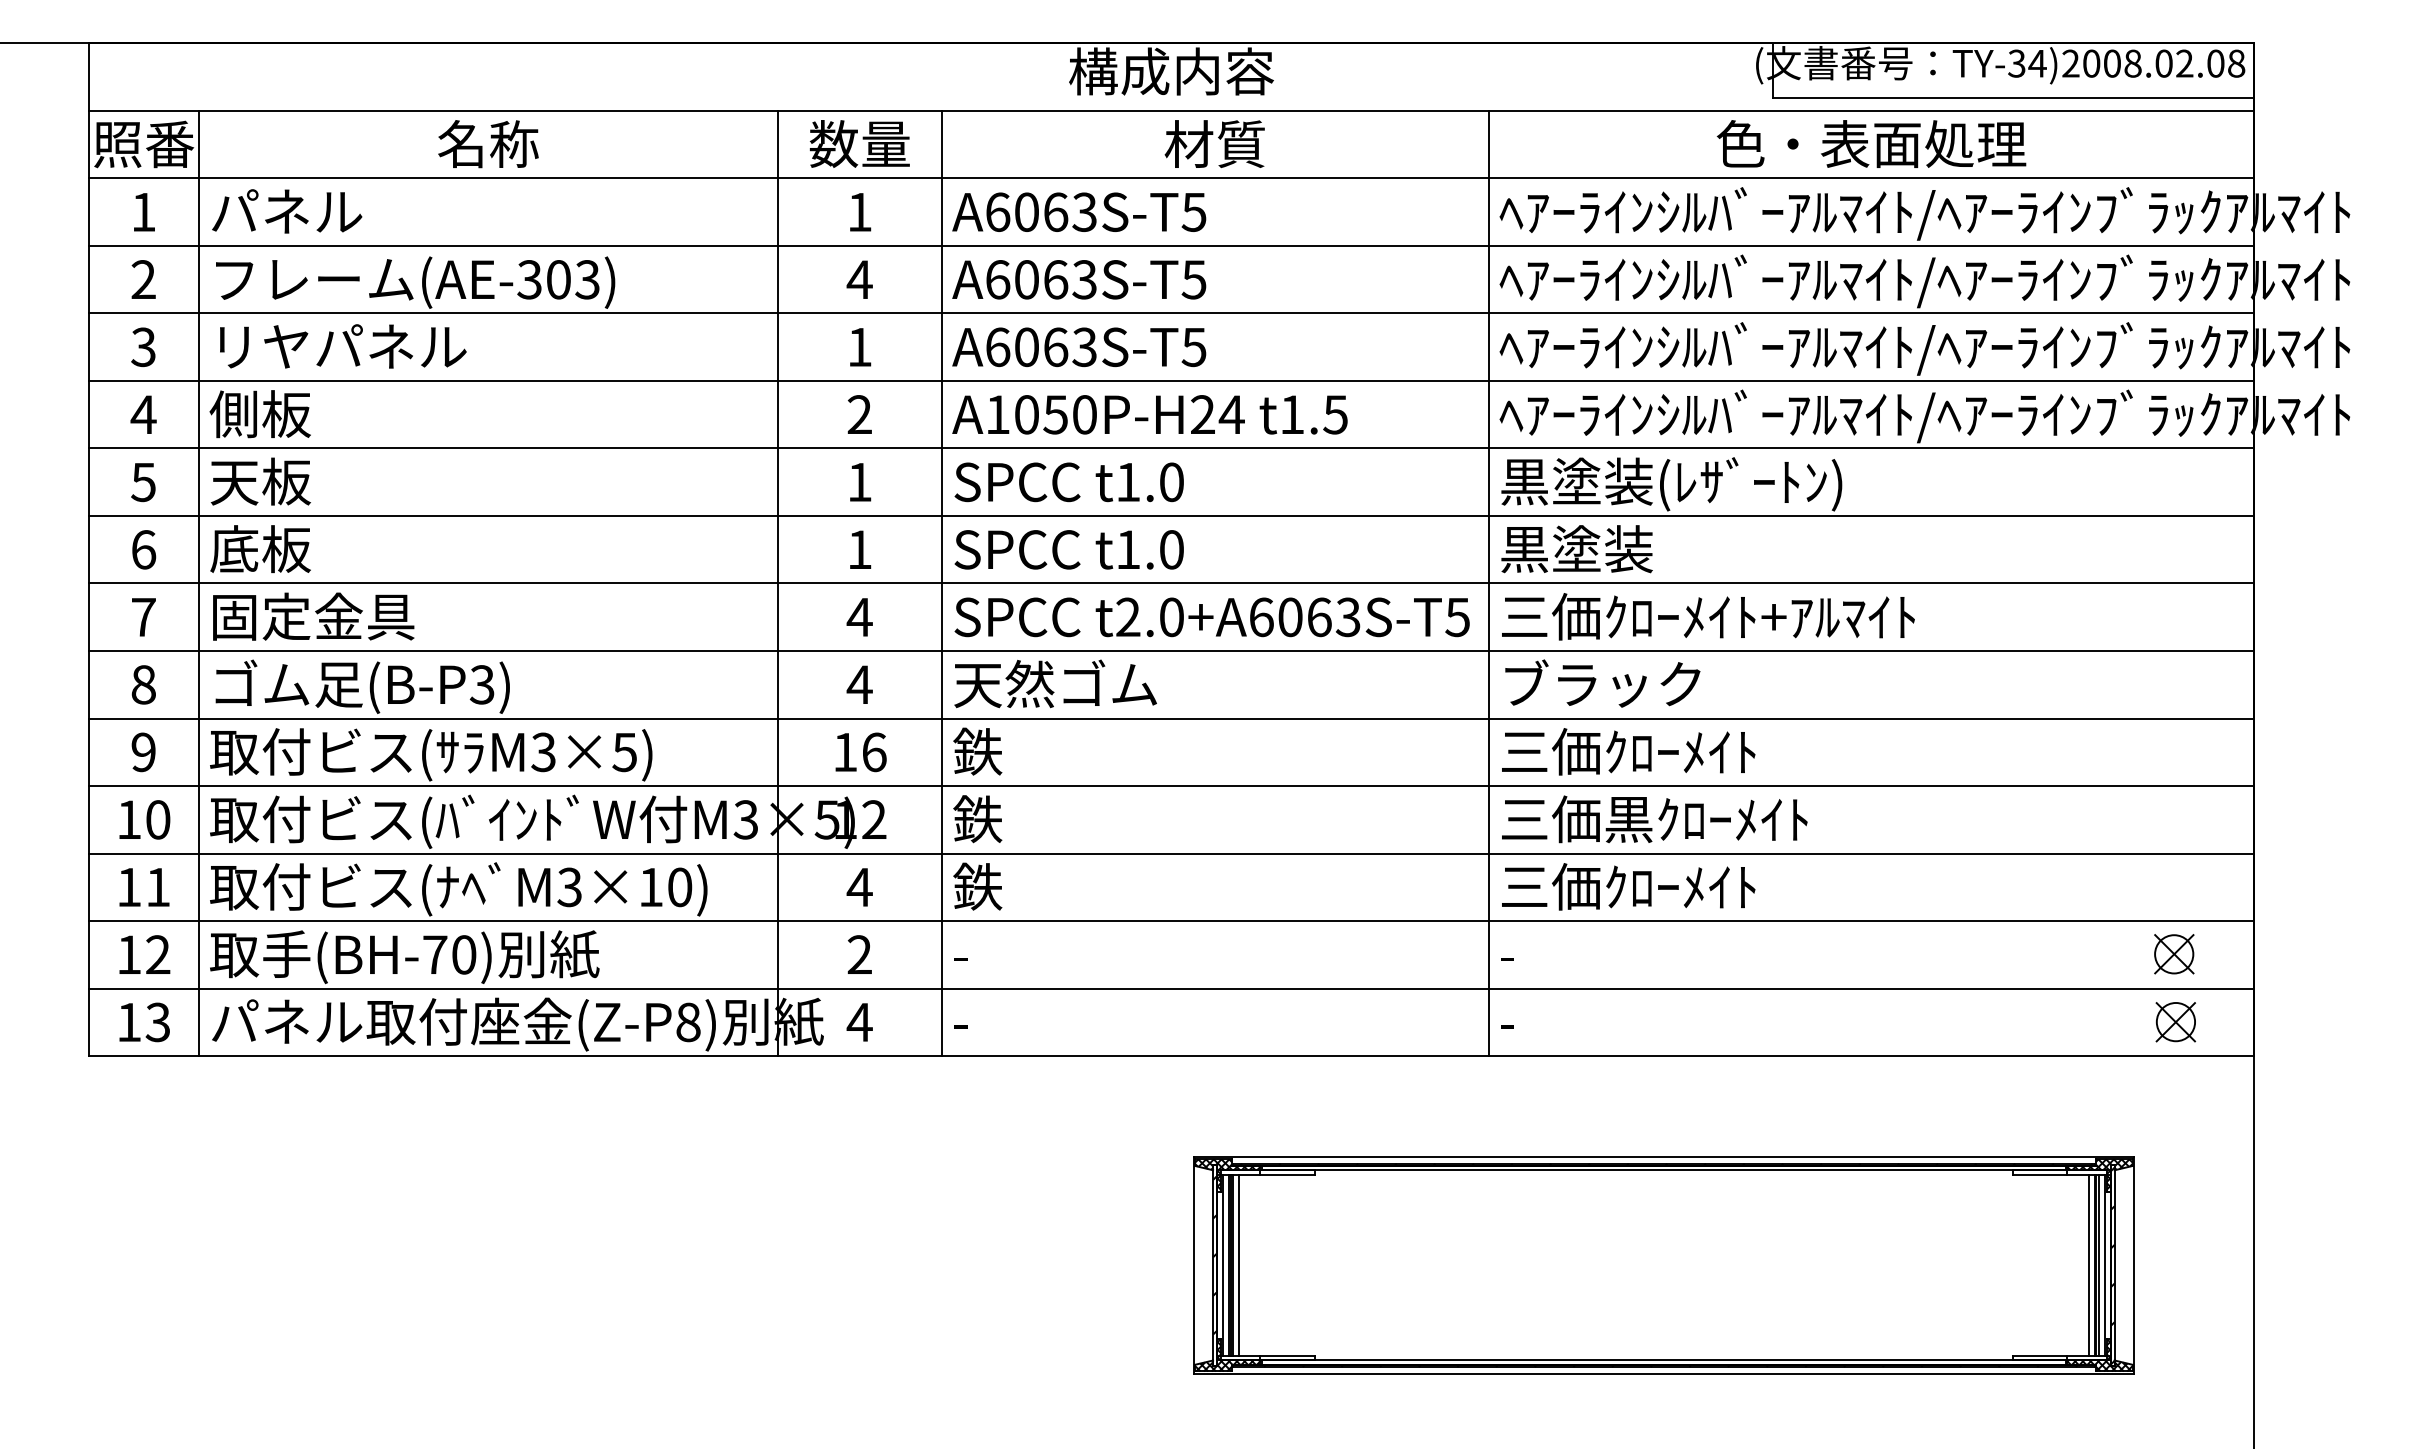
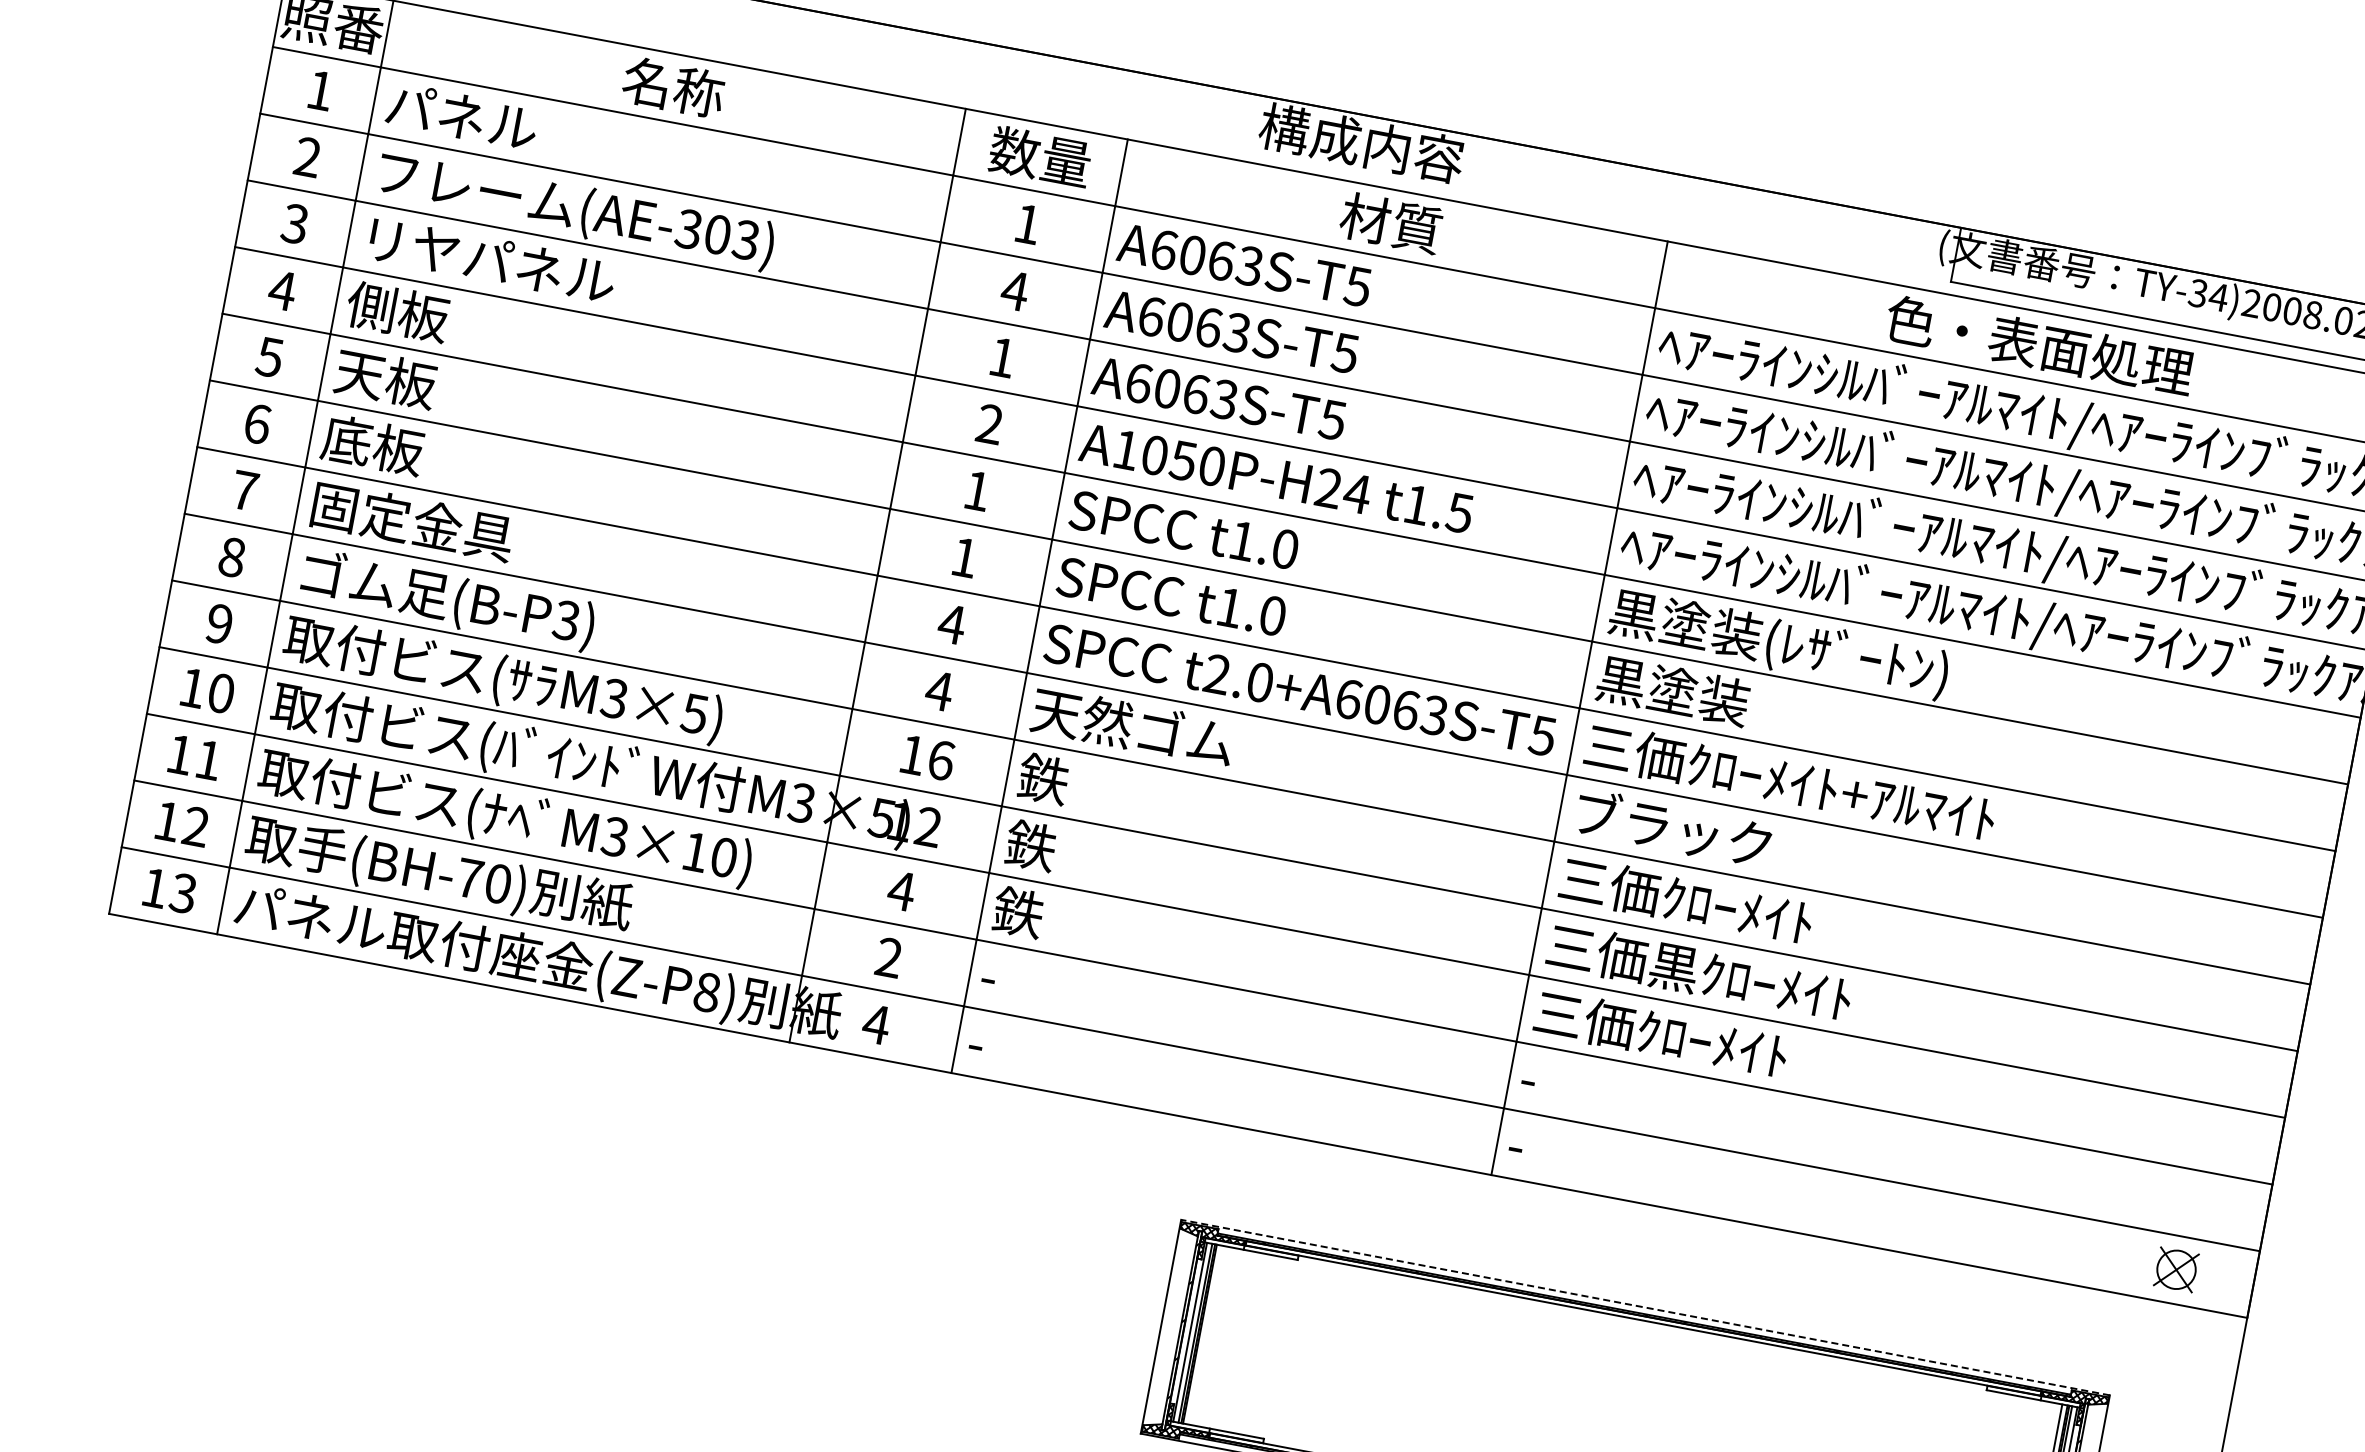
part: (2174, 954) -> (2187, 1202), removed
line: (1663, 1157) -> (1645, 1307), solid -> dashed
line: (1238, 1264) -> (1205, 1334), removed

